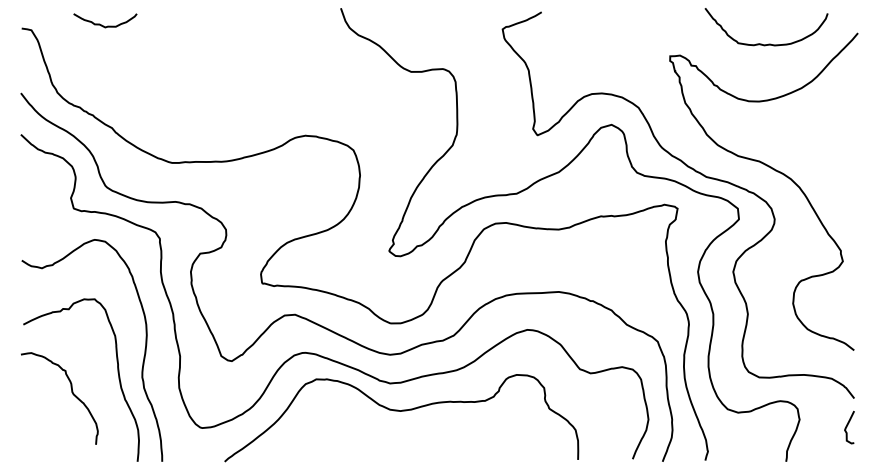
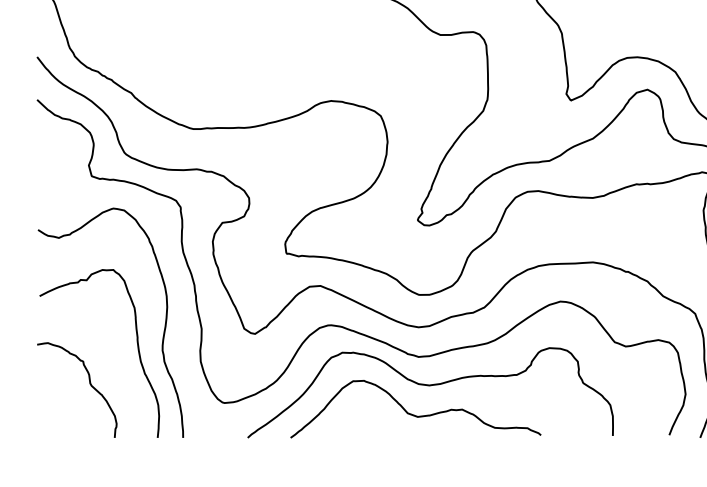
curve: (71, 392) -> (89, 383), moved
curve: (384, 438) -> (412, 413), added

